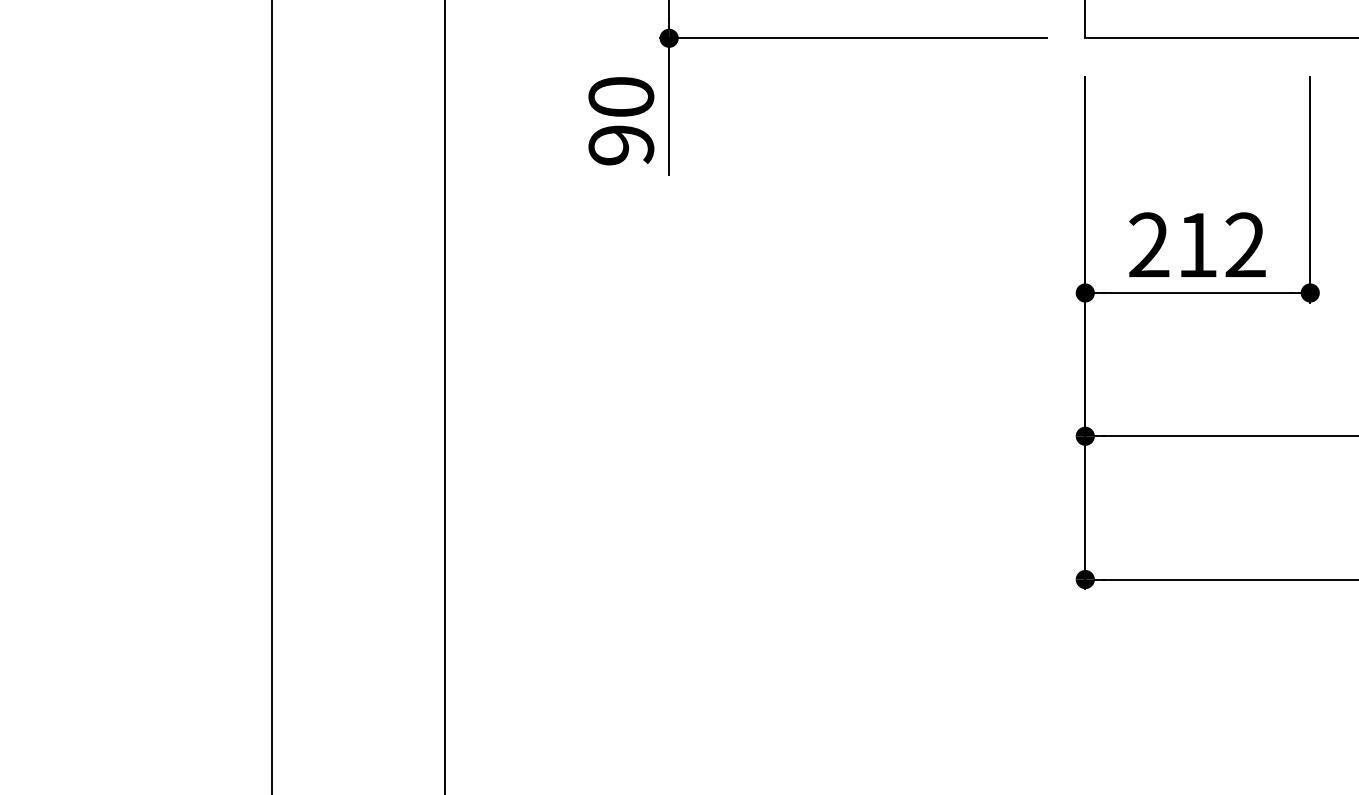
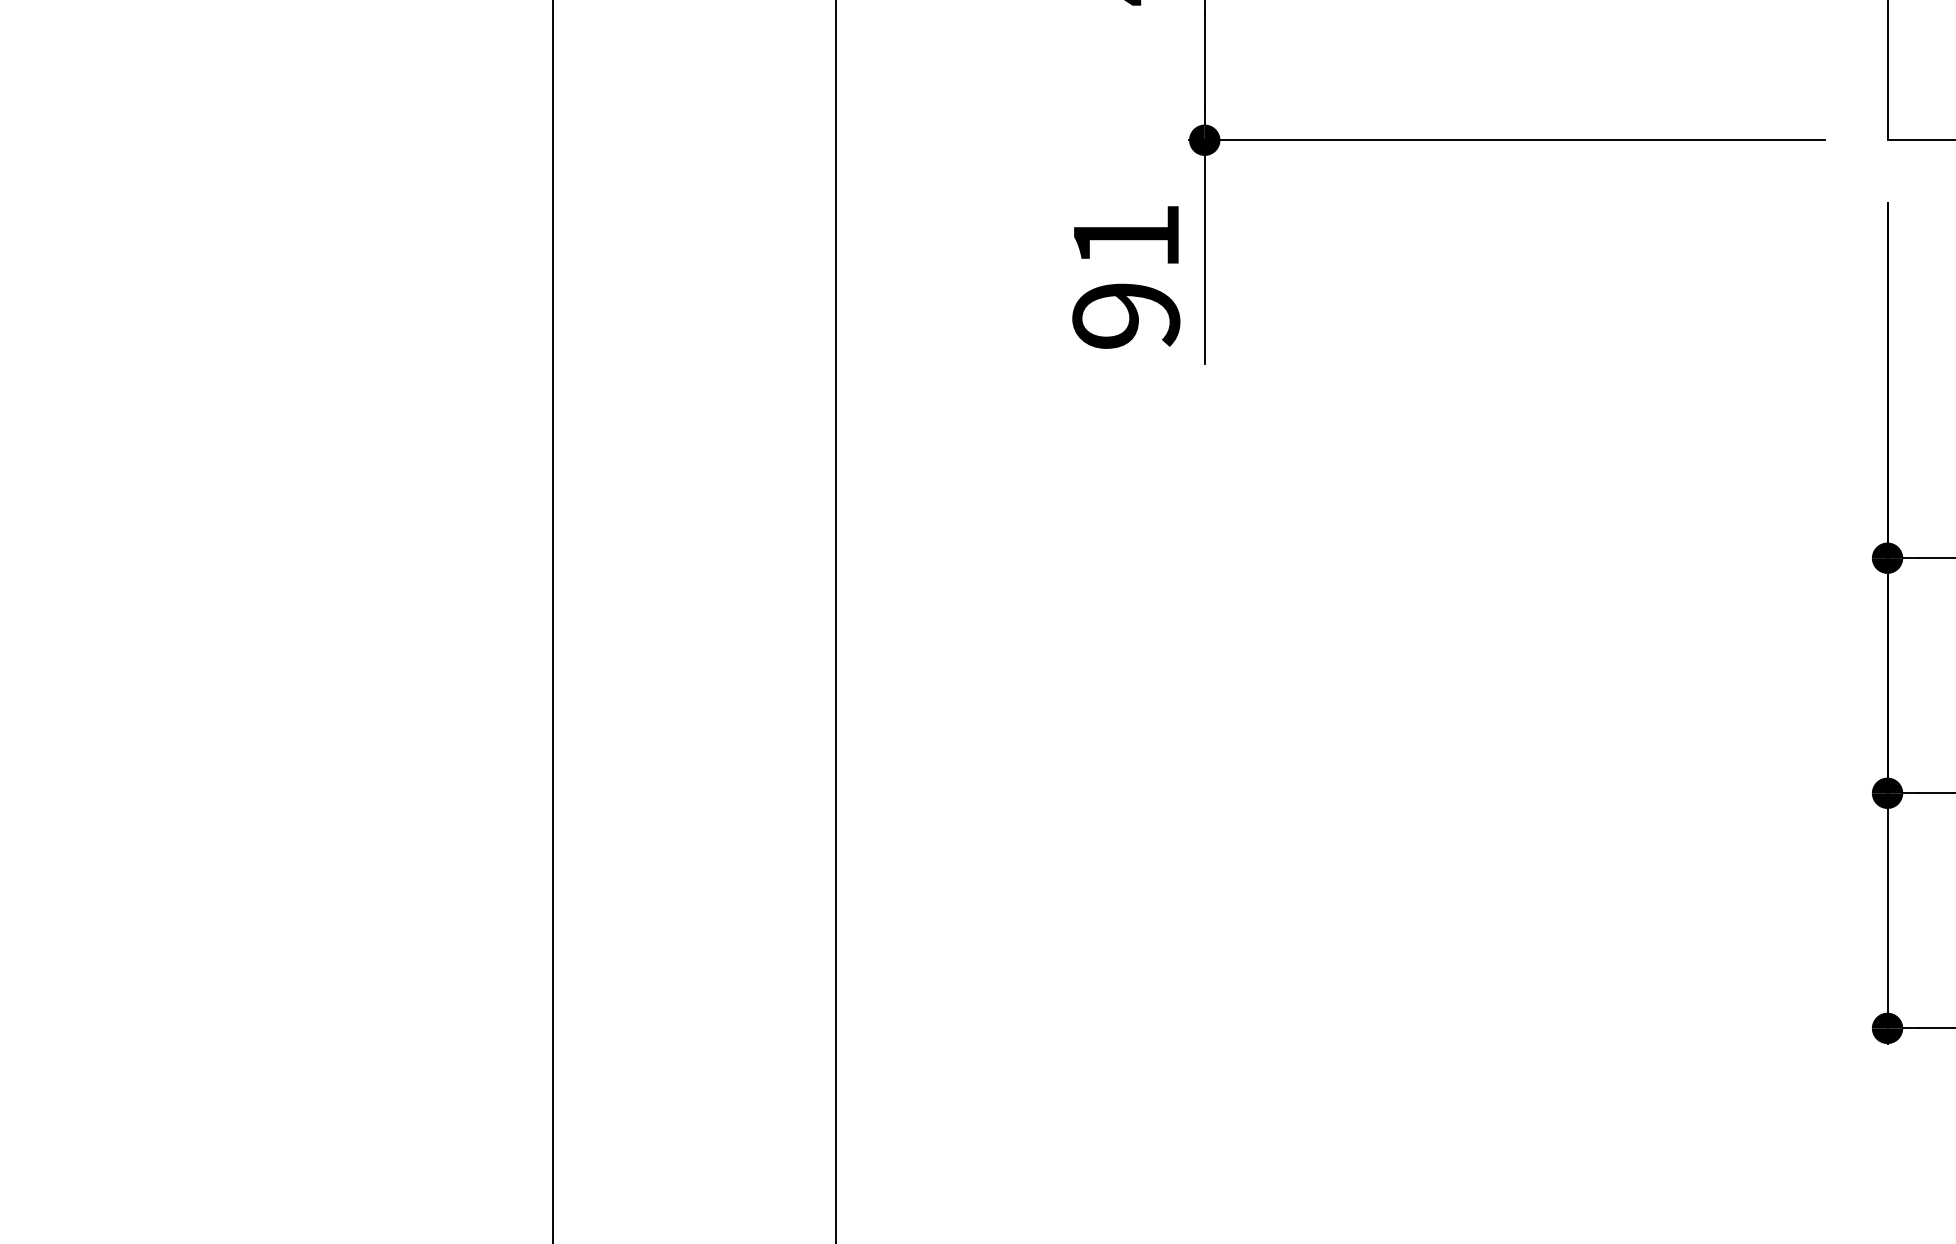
text: (621, 96) -> (1126, 235), 90 -> 91

